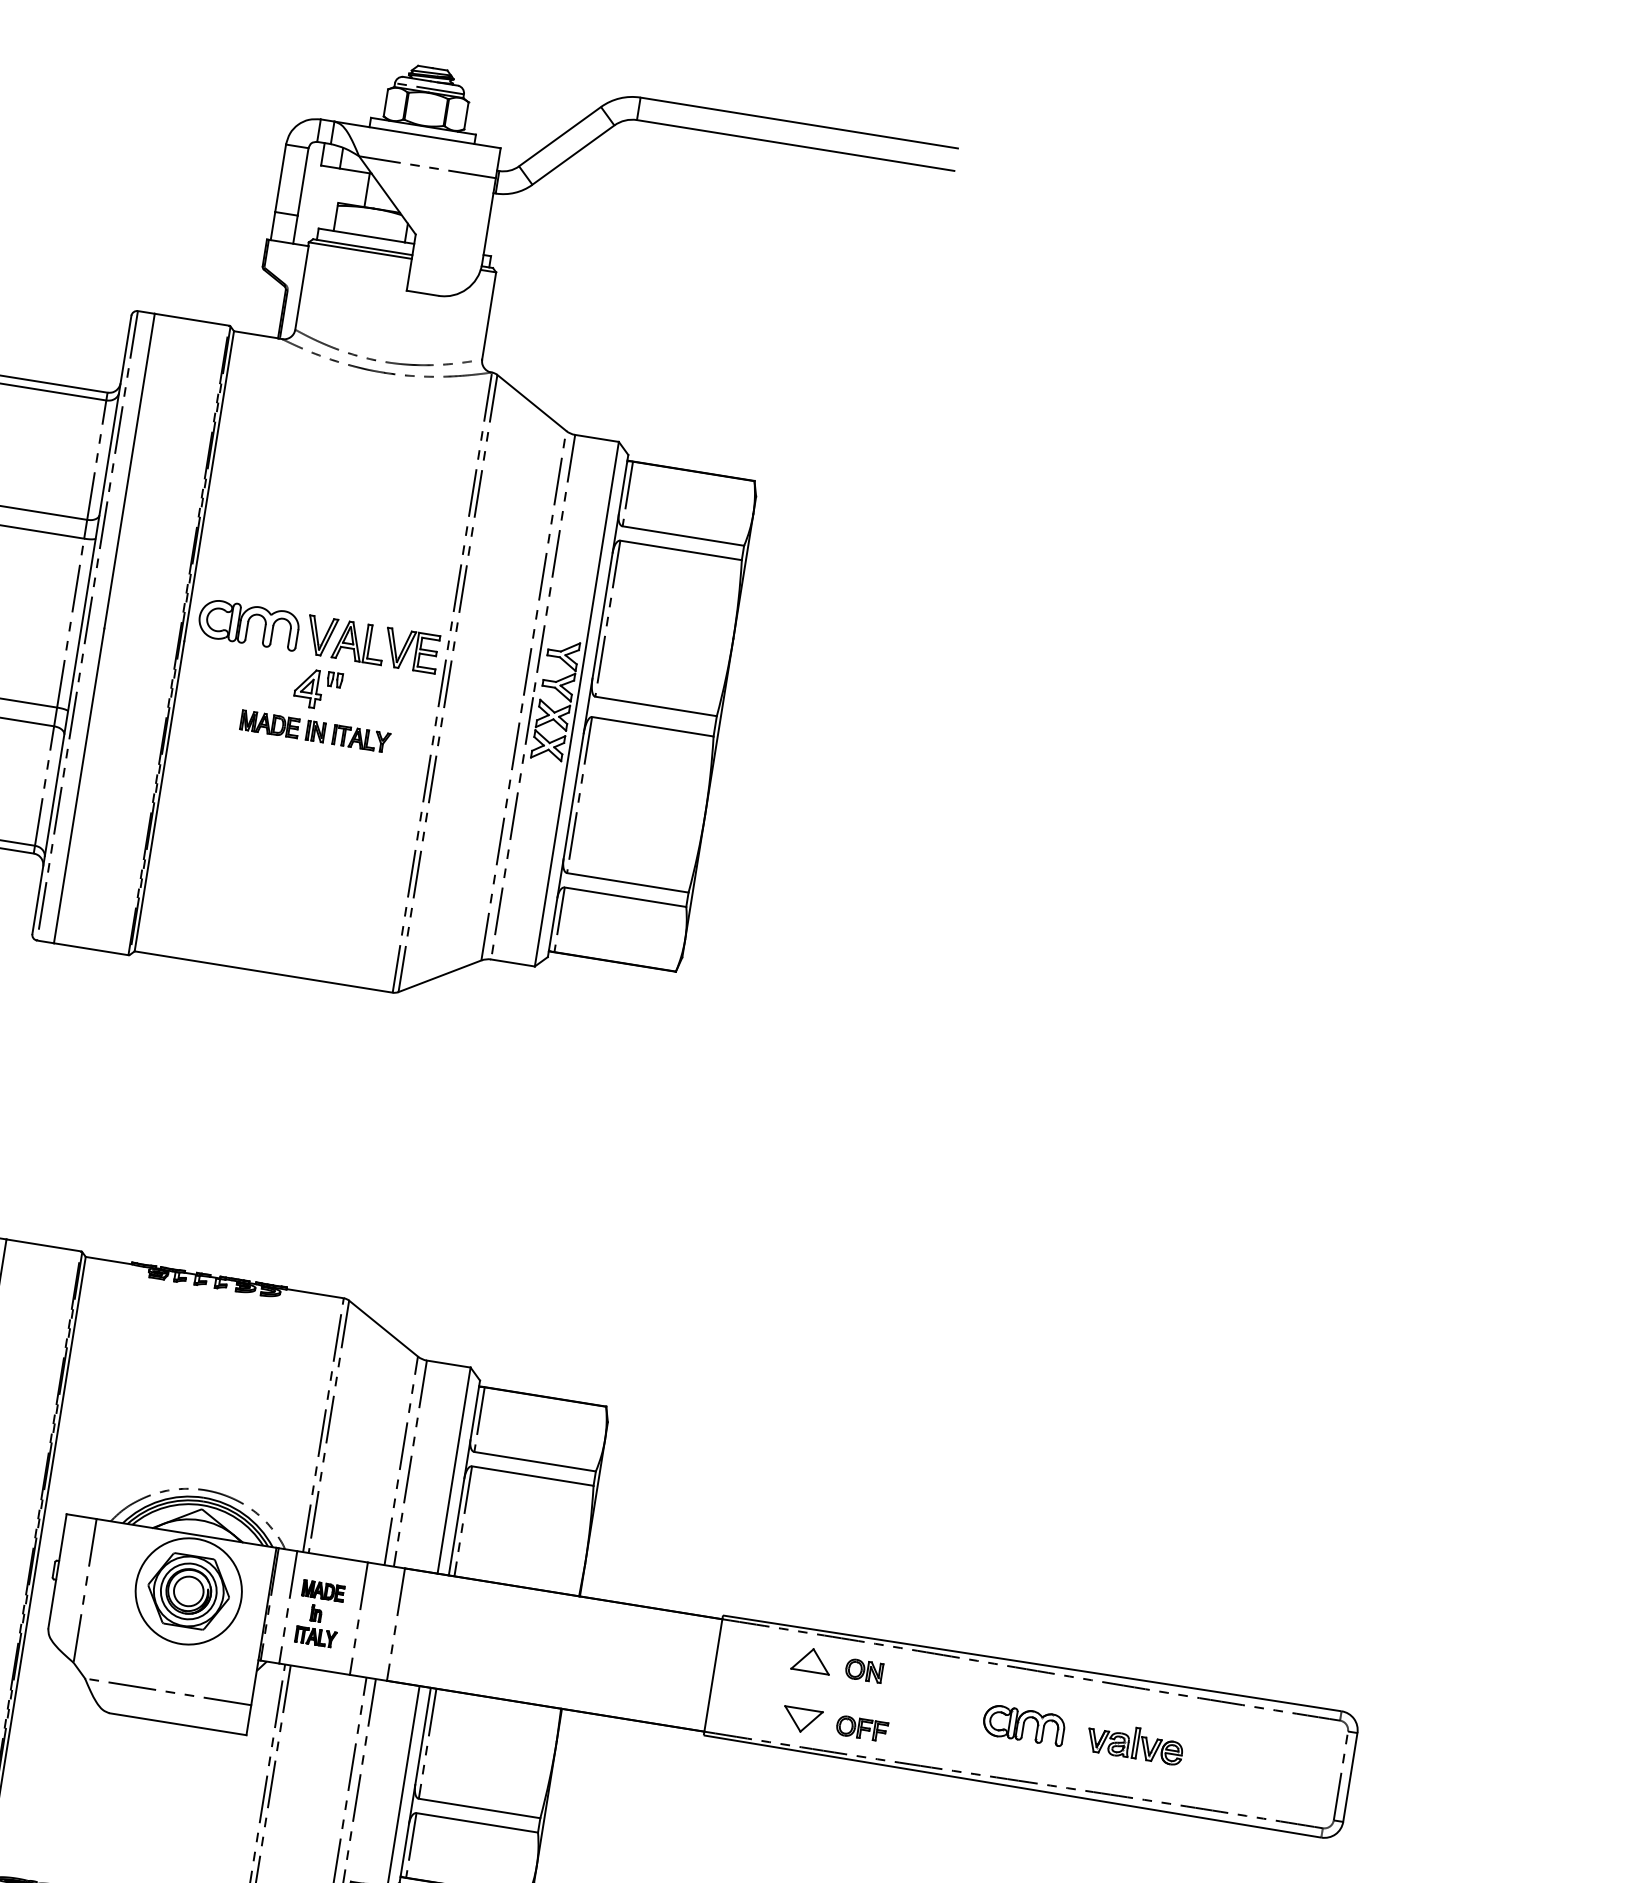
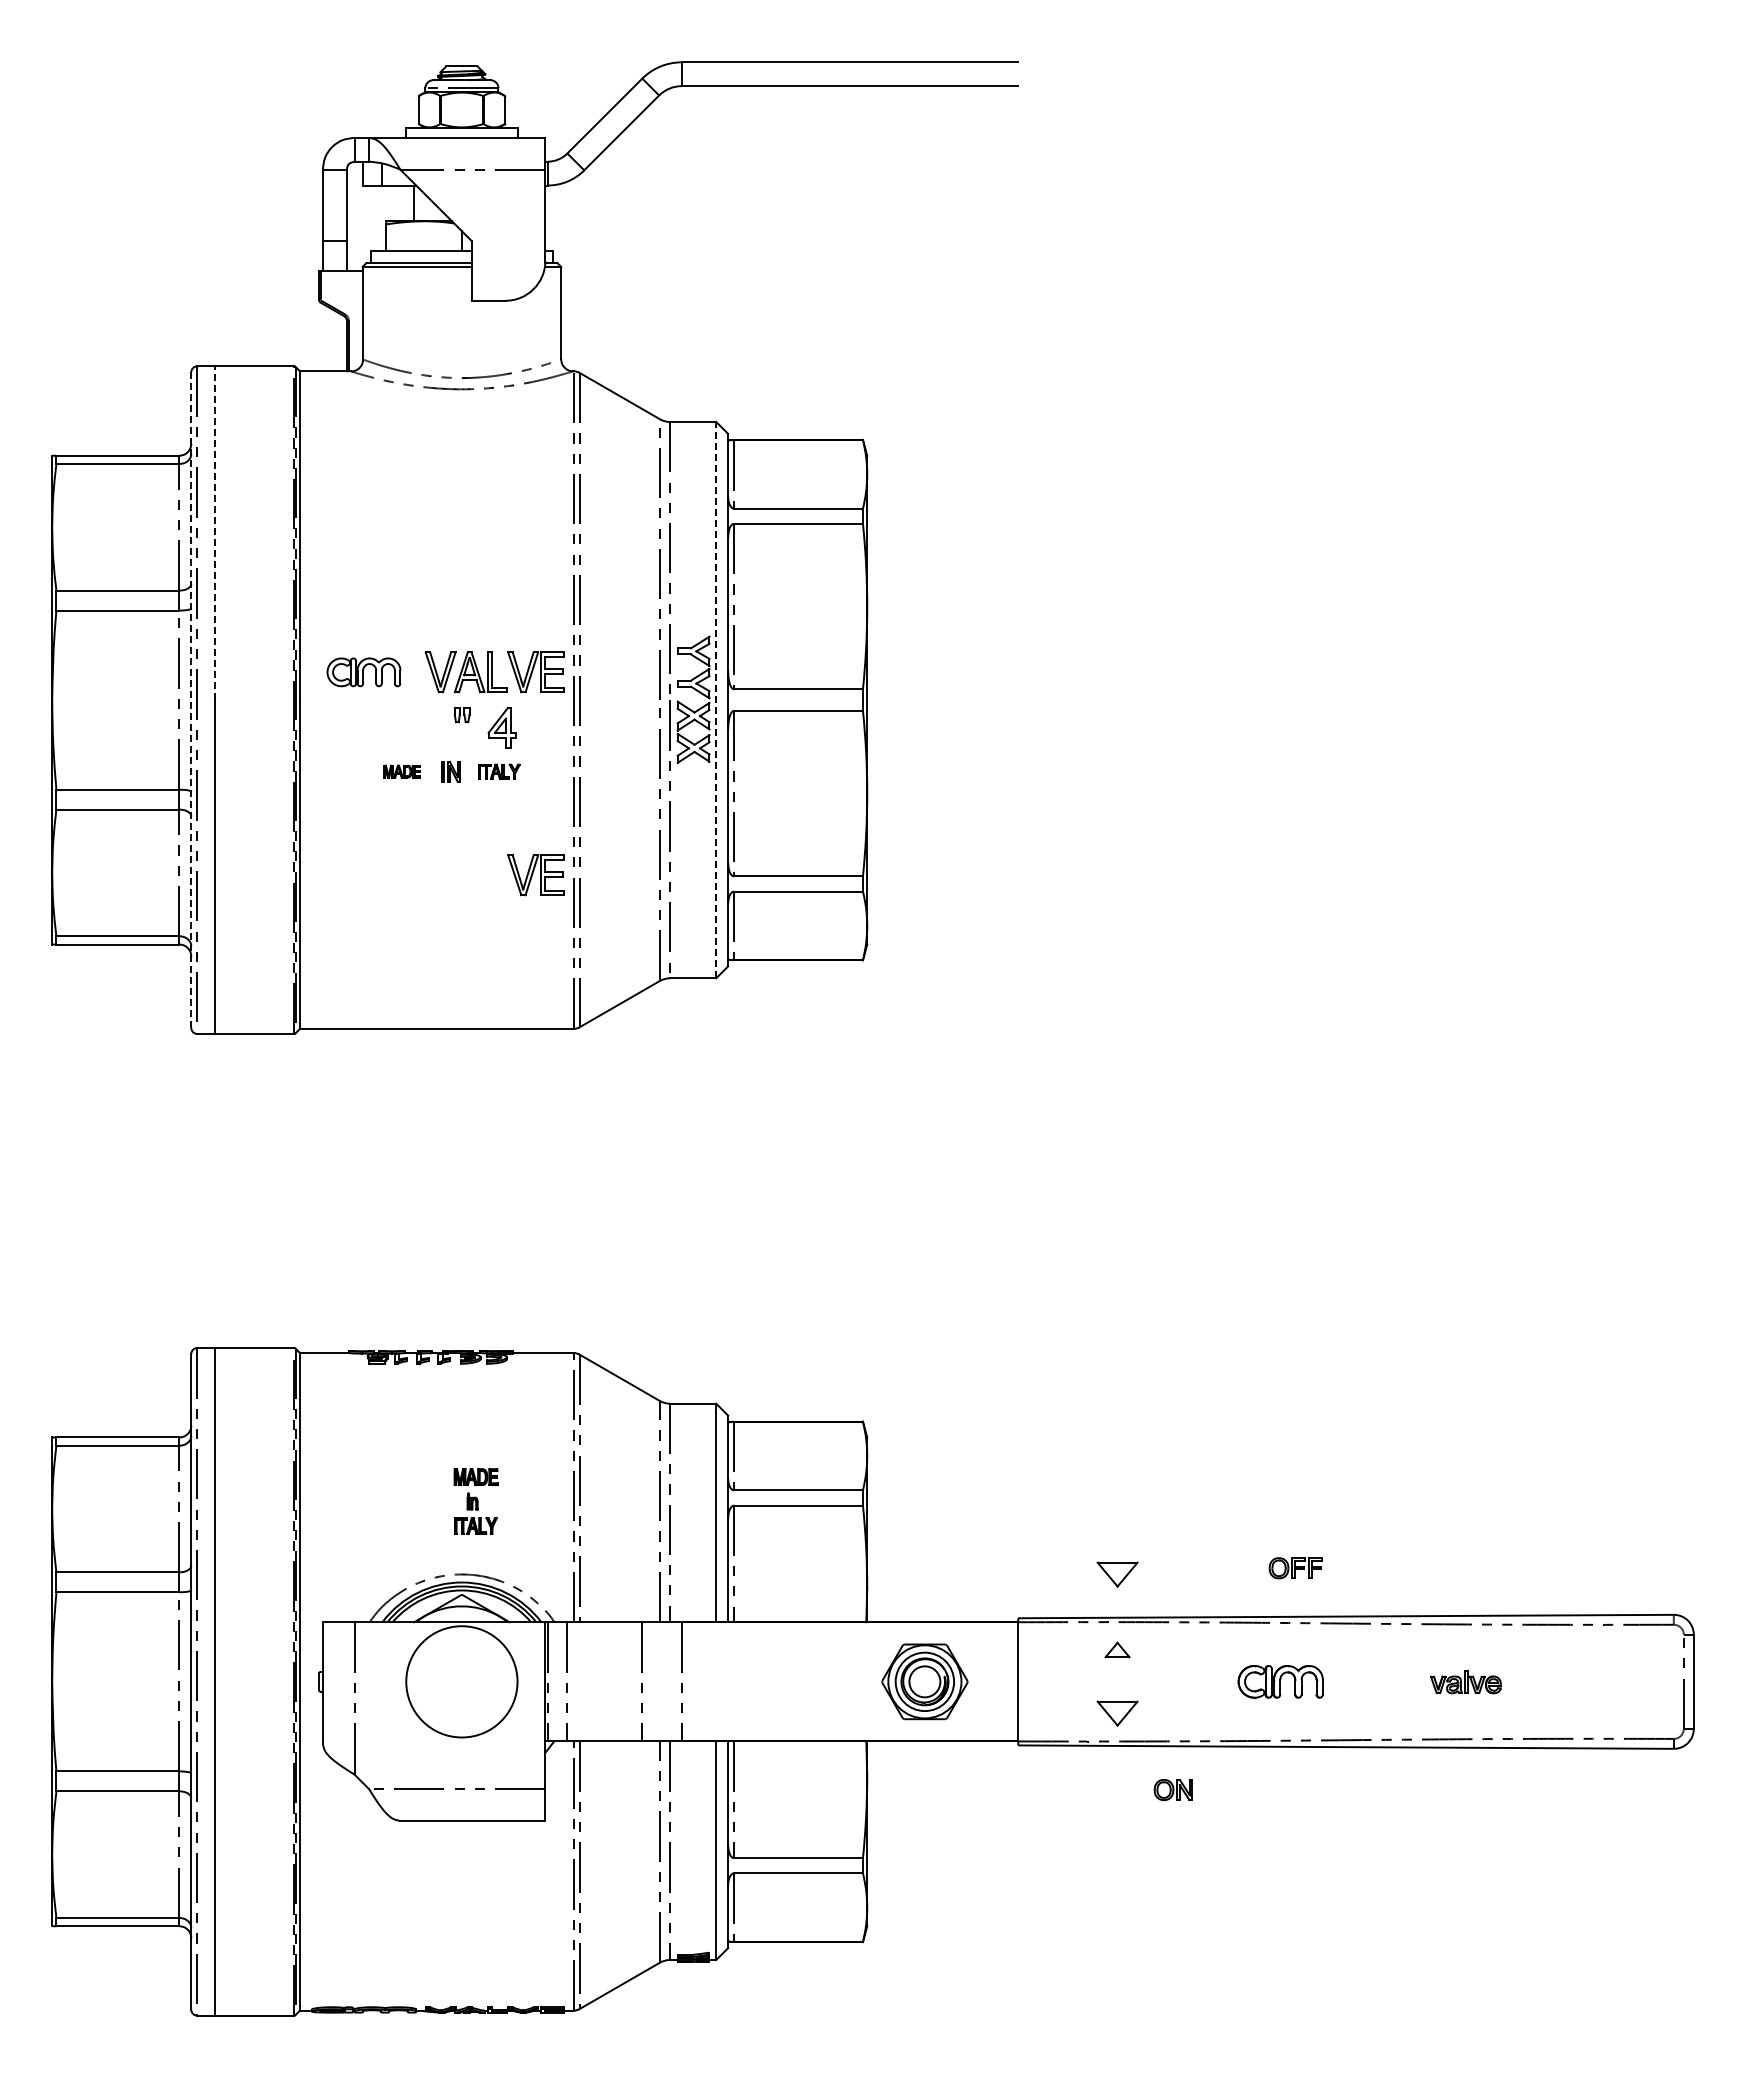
line: (129, 471) -> (215, 533), solid -> dashed
part: (248, 624) -> (363, 672), size x0.7
line: (82, 625) -> (191, 700), solid -> dashed
part: (308, 687) -> (501, 727), moved
line: (577, 703) -> (716, 699), solid -> dashed
part: (269, 723) -> (401, 771), size x0.6
part: (361, 738) -> (499, 771), size x0.7
part: (379, 842) -> (535, 875), added
part: (823, 1589) -> (1117, 1574), added
part: (188, 1591) -> (924, 1681), moved
part: (319, 1613) -> (475, 1501), moved
part: (811, 1659) -> (1117, 1649), size x0.6
part: (863, 1671) -> (1172, 1790), moved
part: (1023, 1725) -> (1280, 1682), moved
part: (861, 1728) -> (1295, 1568), moved
part: (1135, 1742) -> (1465, 1681), size x0.7

